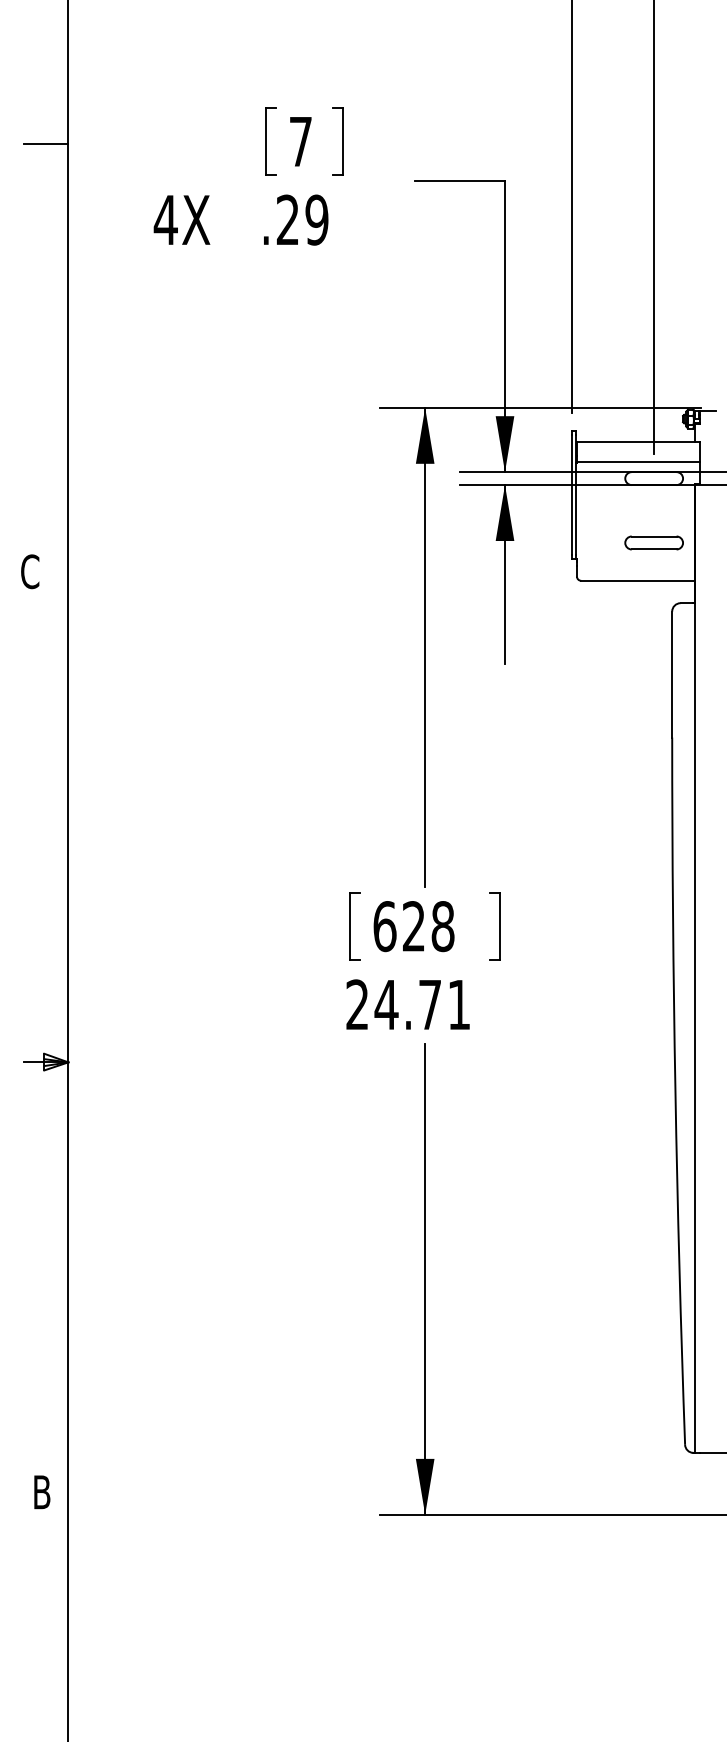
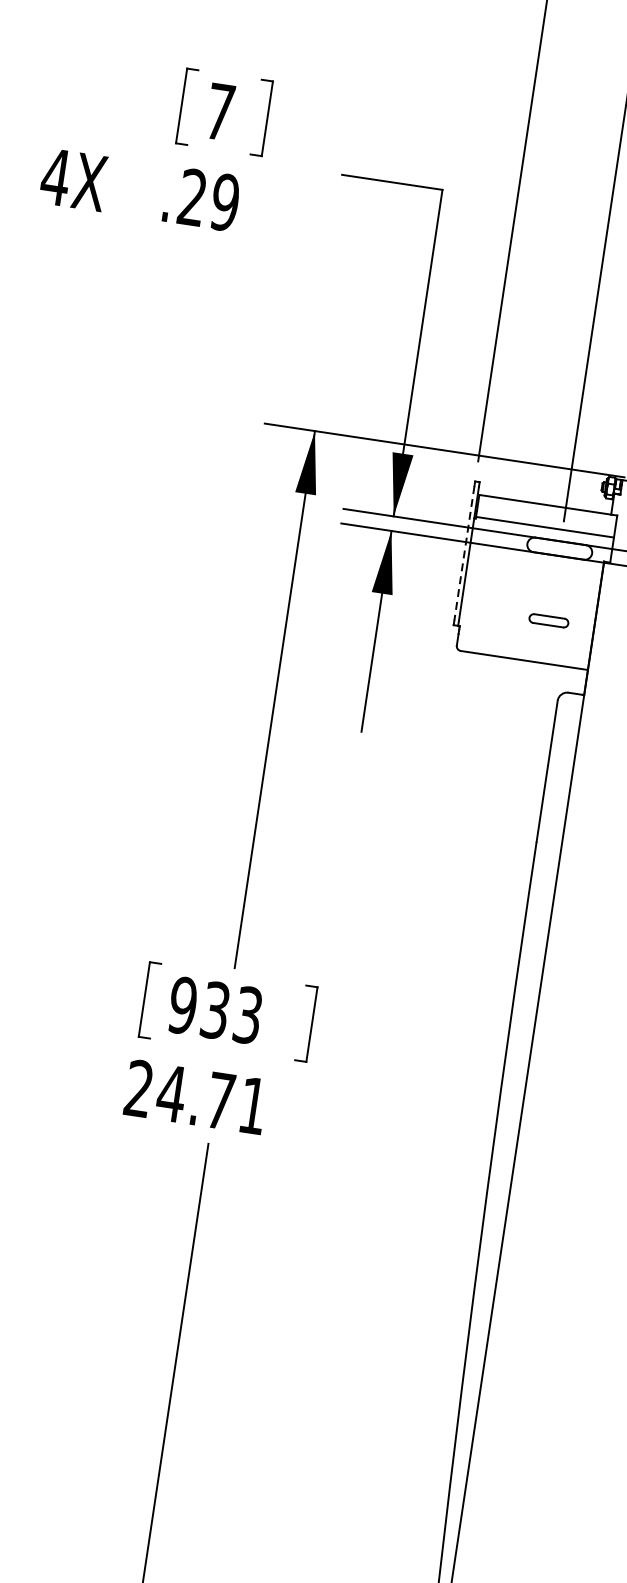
line: (571, 495) -> (464, 553), solid -> dashed
part: (653, 542) -> (548, 620), size x0.6
text: (413, 926) -> (215, 1010), 628 -> 933

